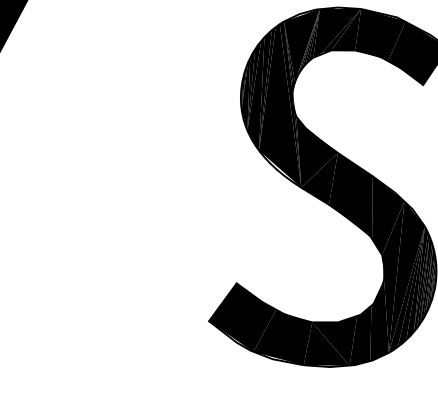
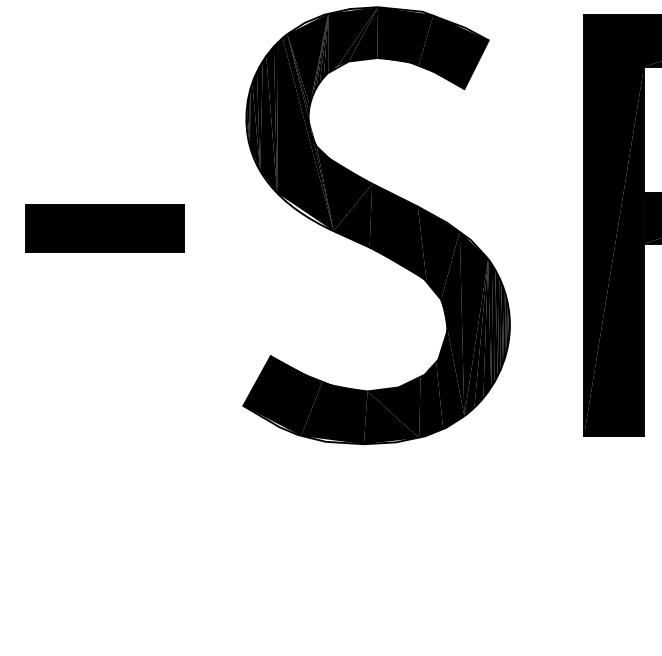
part: (114, 161) -> (104, 228), added

